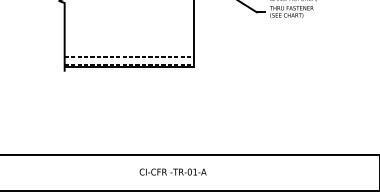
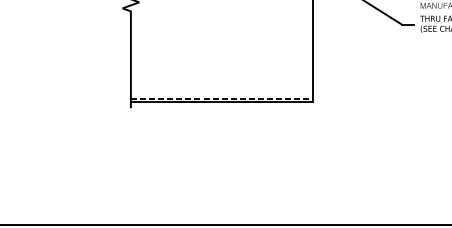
line: (129, 56) -> (222, 86), removed

